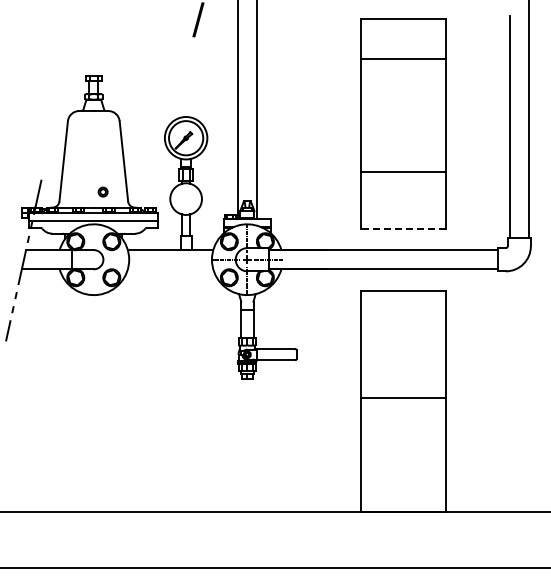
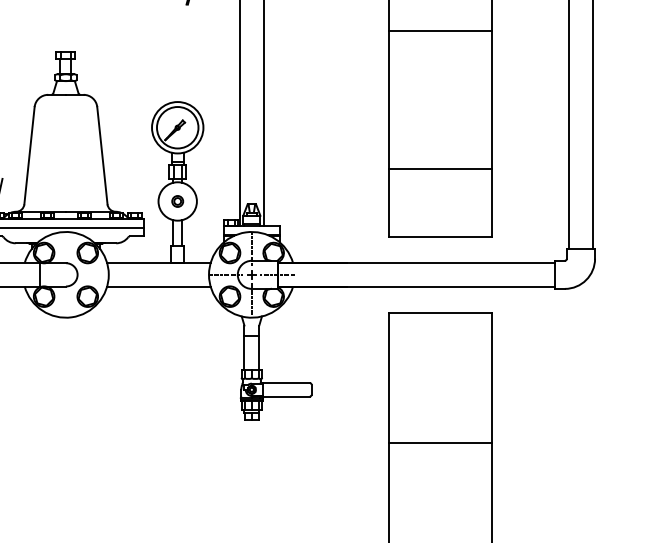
part: (102, 191) -> (176, 200), moved
line: (402, 228) -> (439, 237), dashed -> solid
line: (170, 269) -> (158, 286), added

